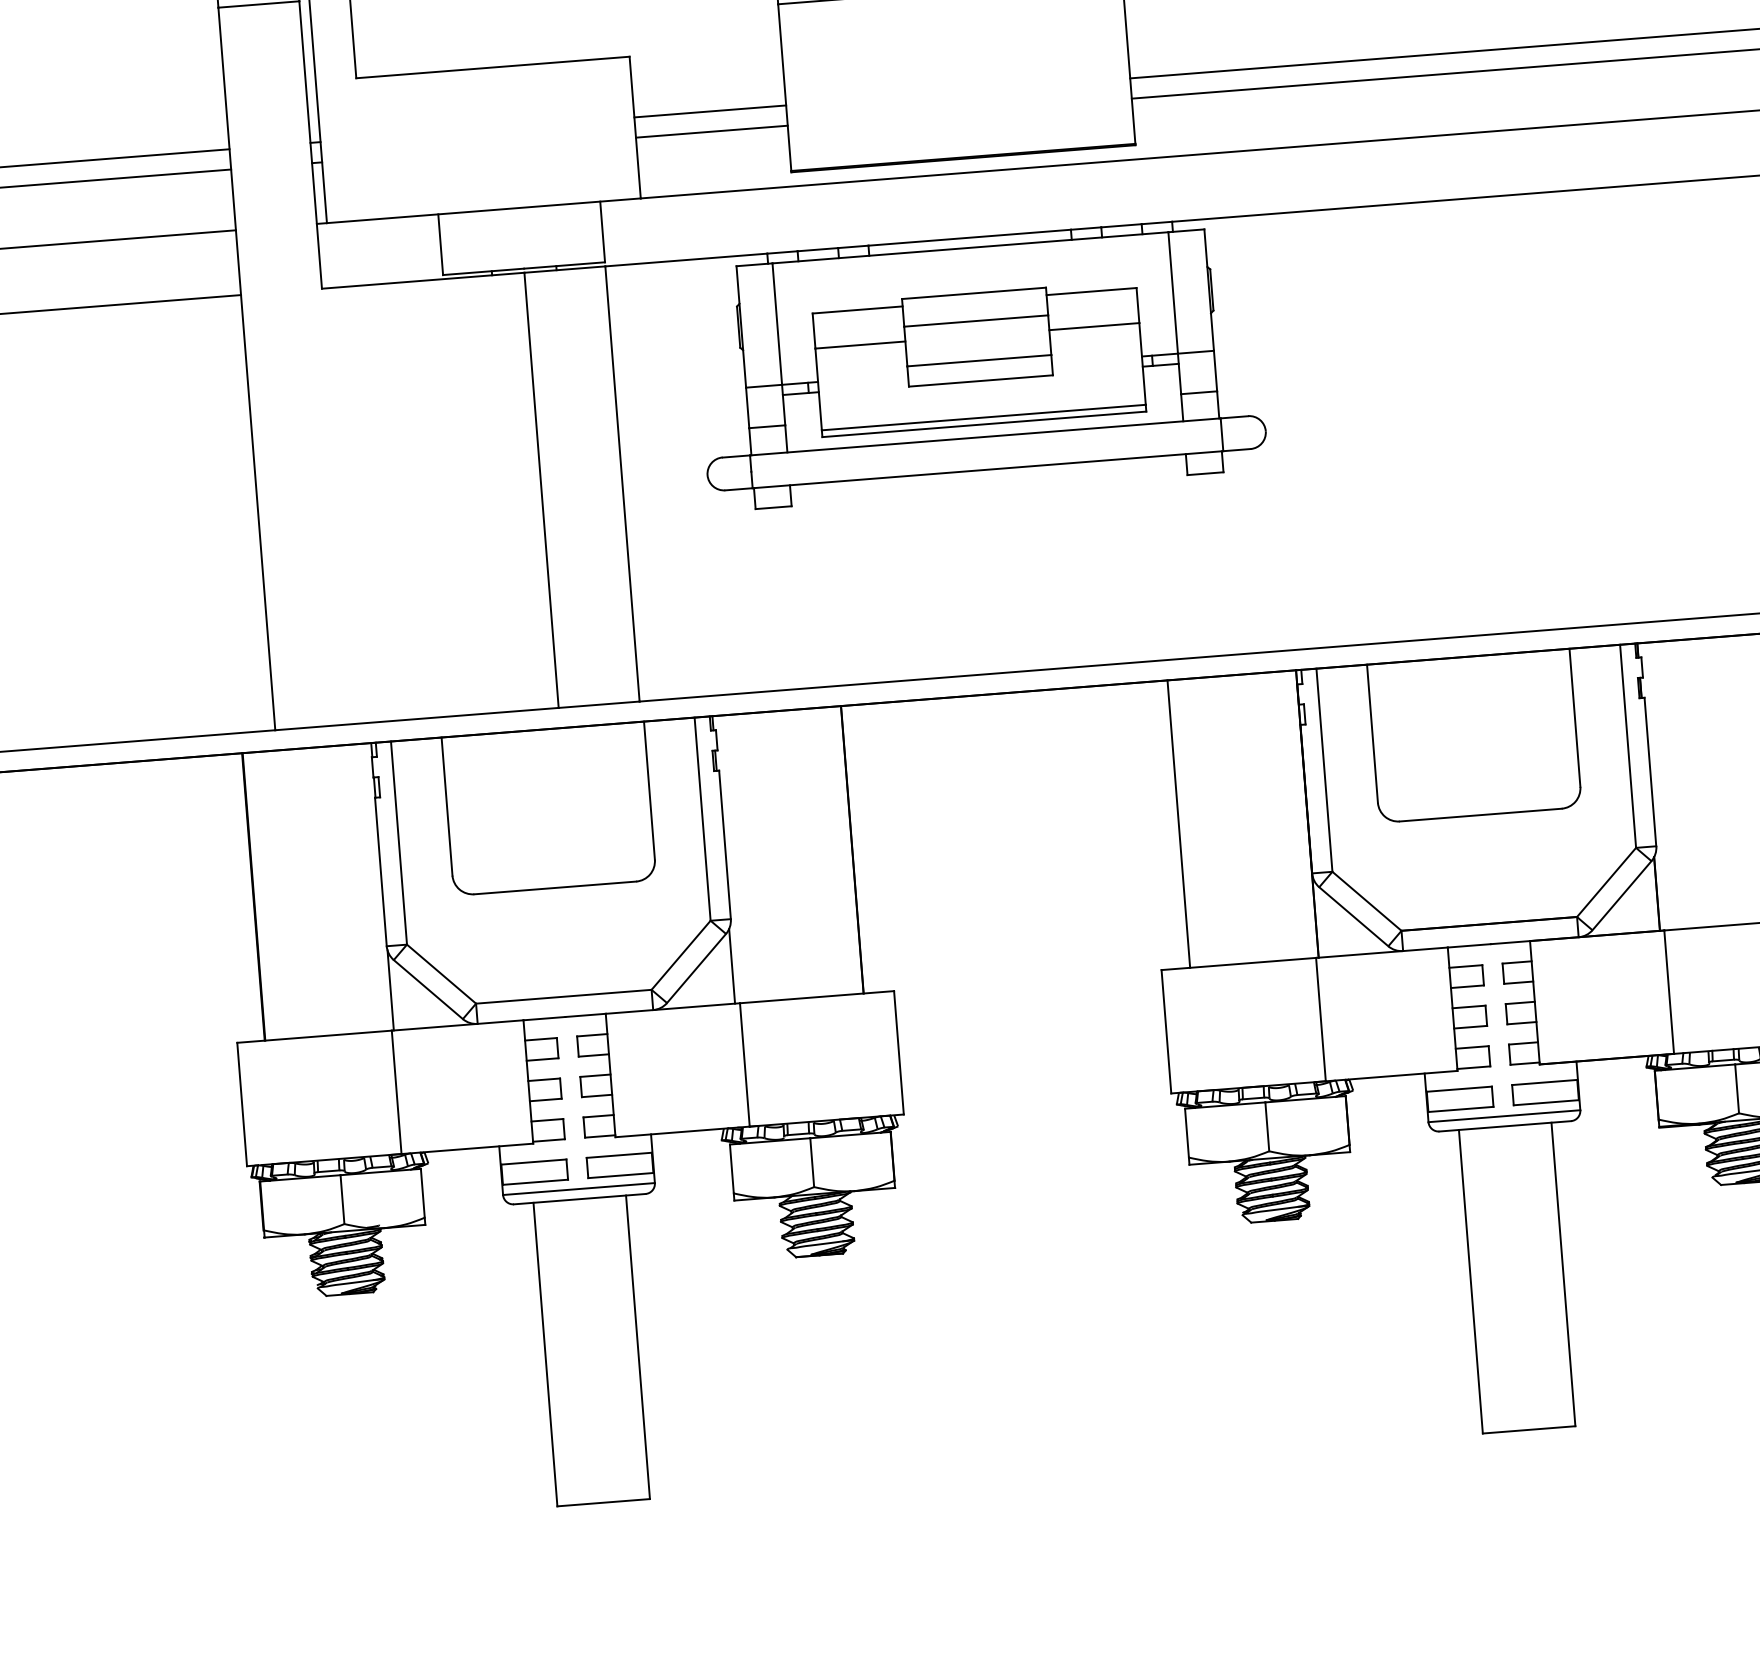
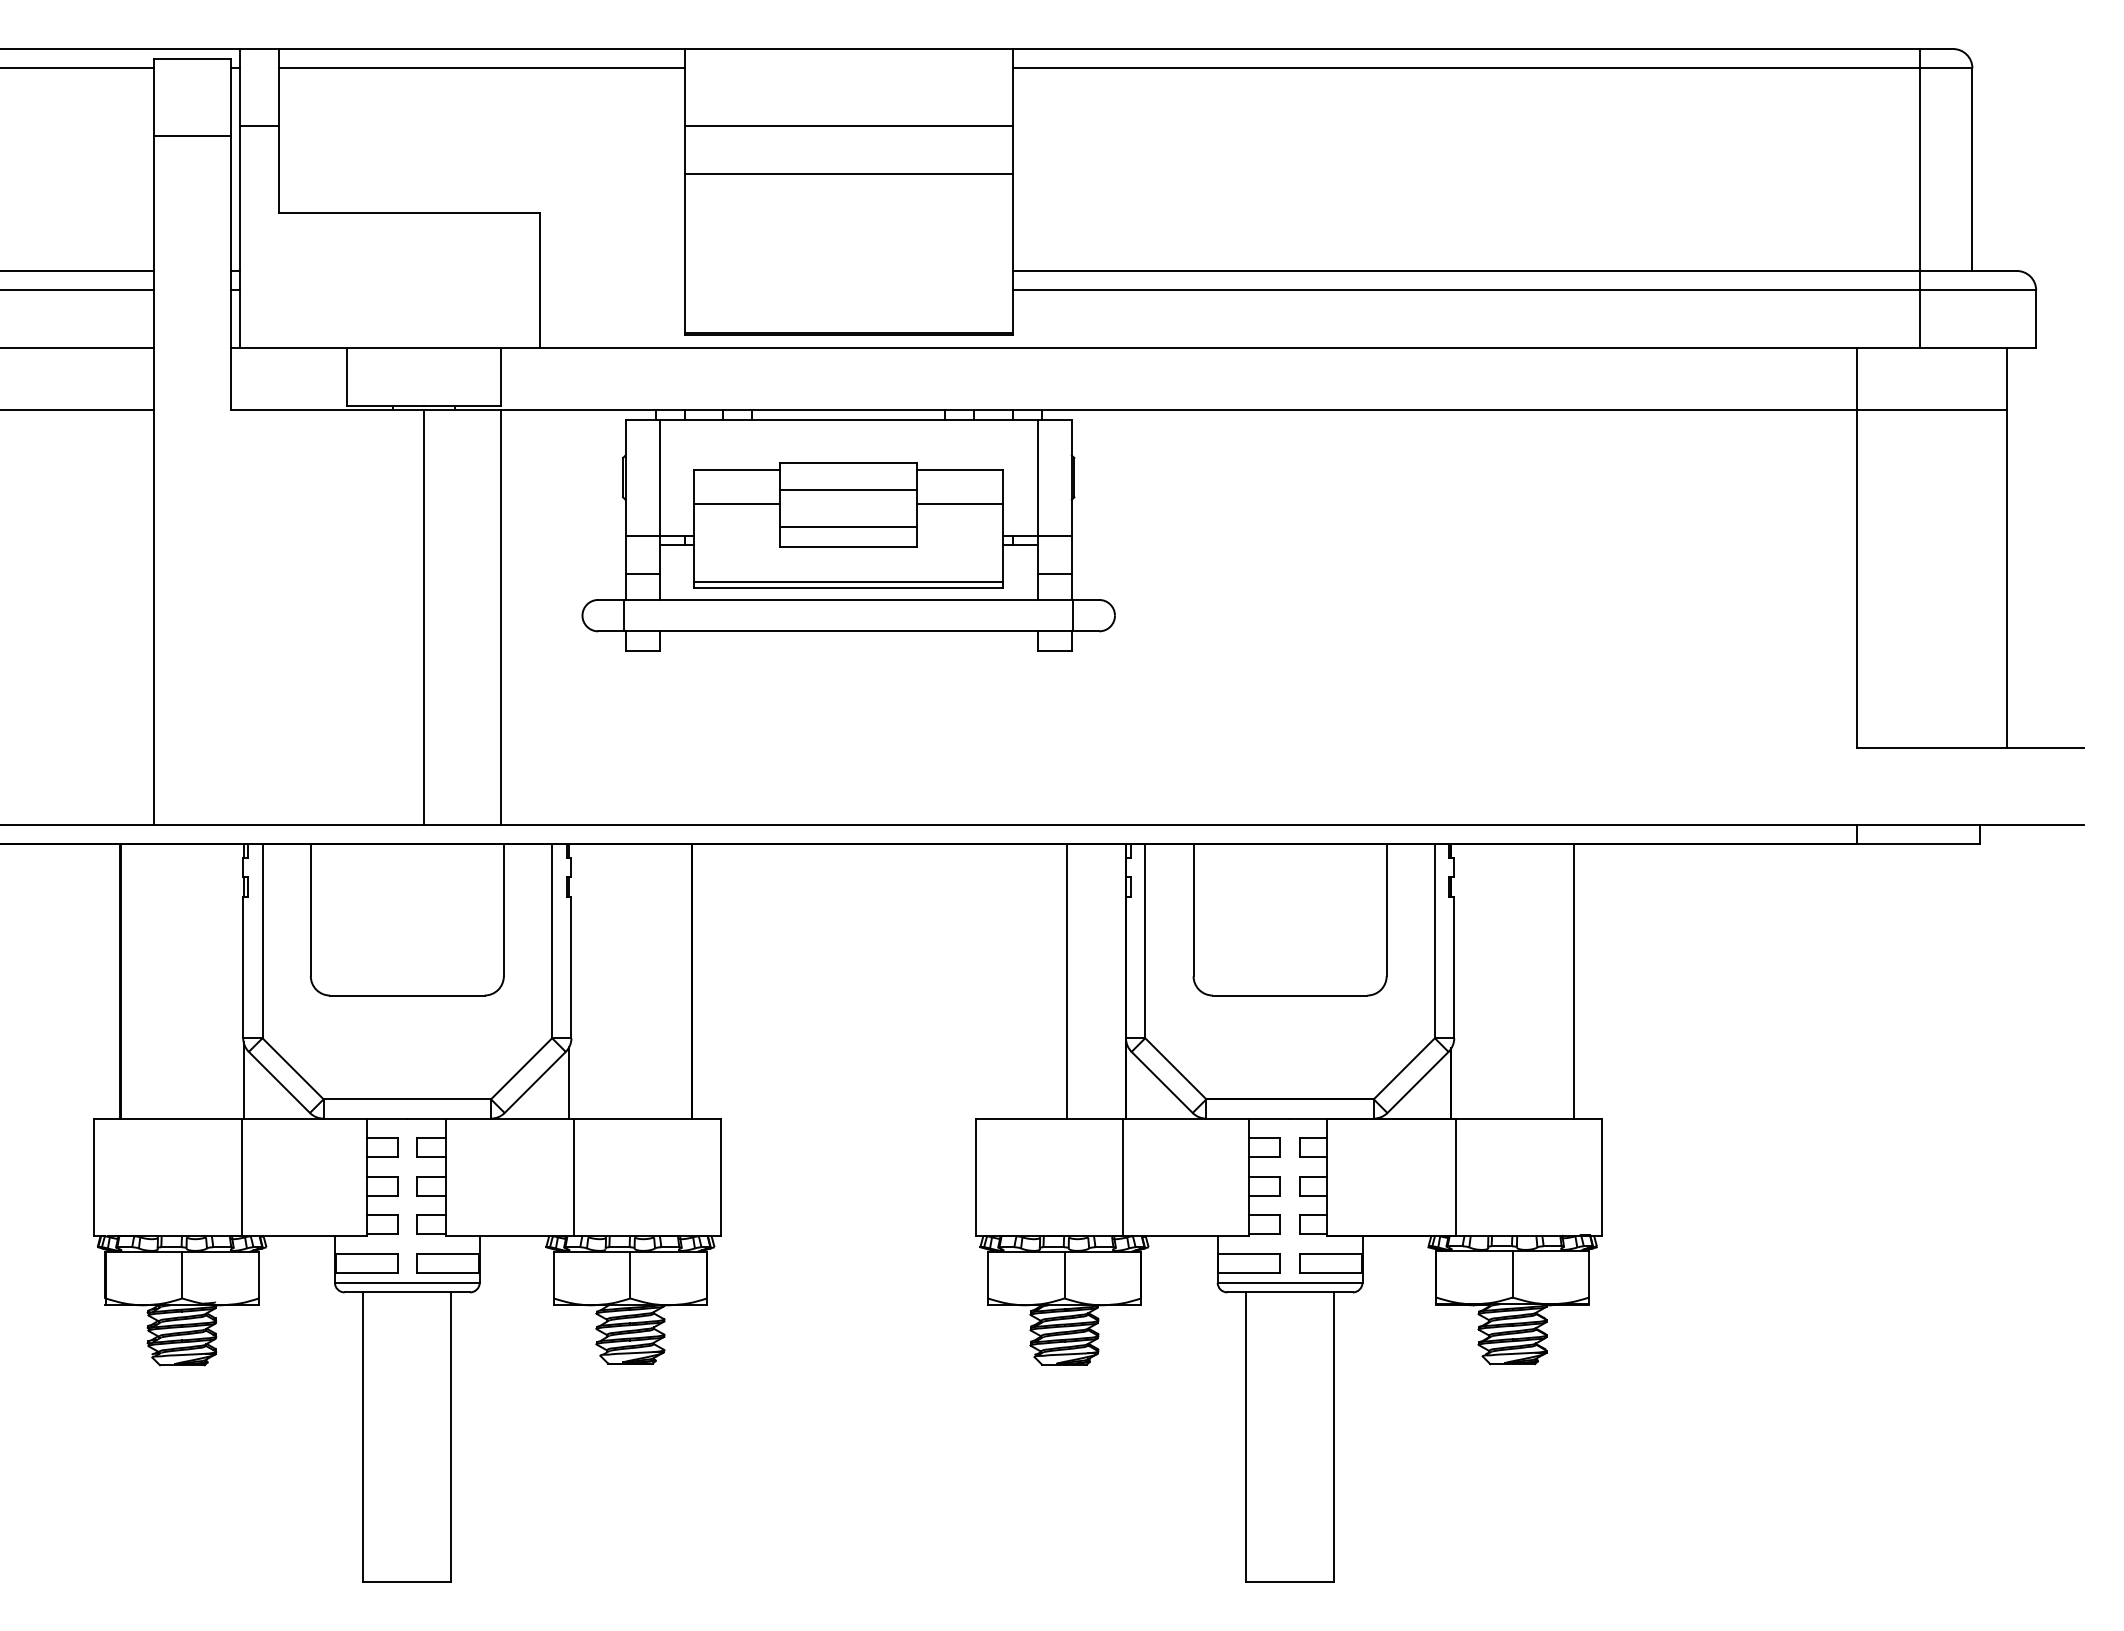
line: (709, 110) -> (611, 270), removed
line: (711, 131) -> (611, 290), removed
line: (1179, 824) -> (1067, 981), moved

